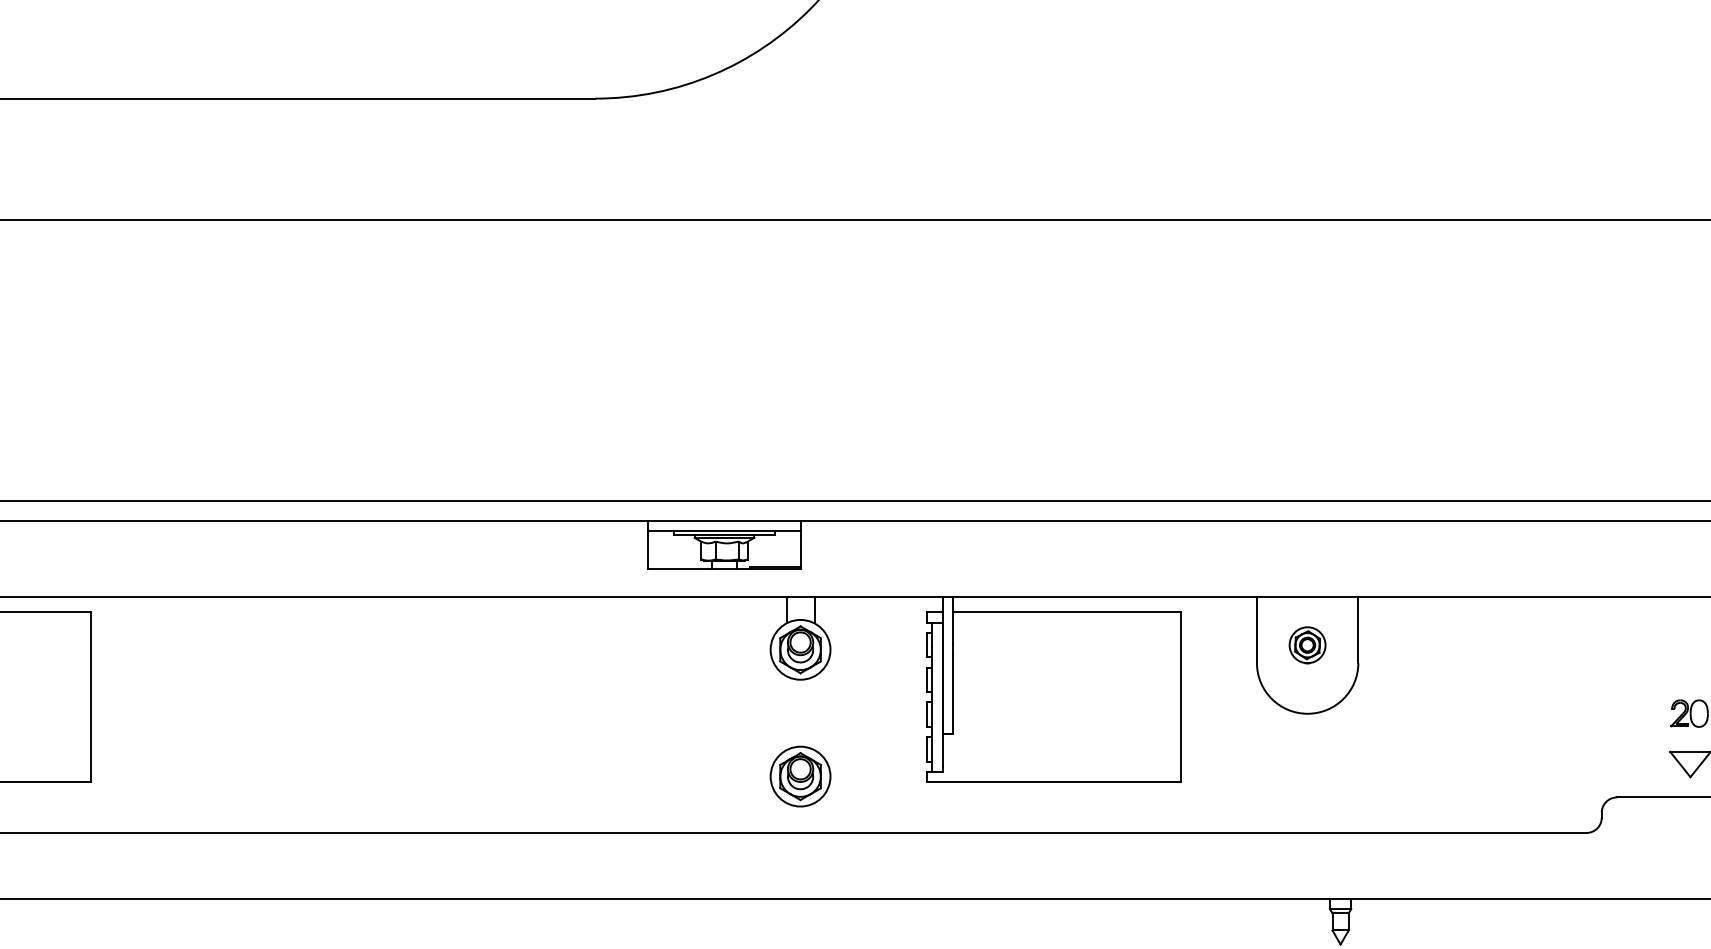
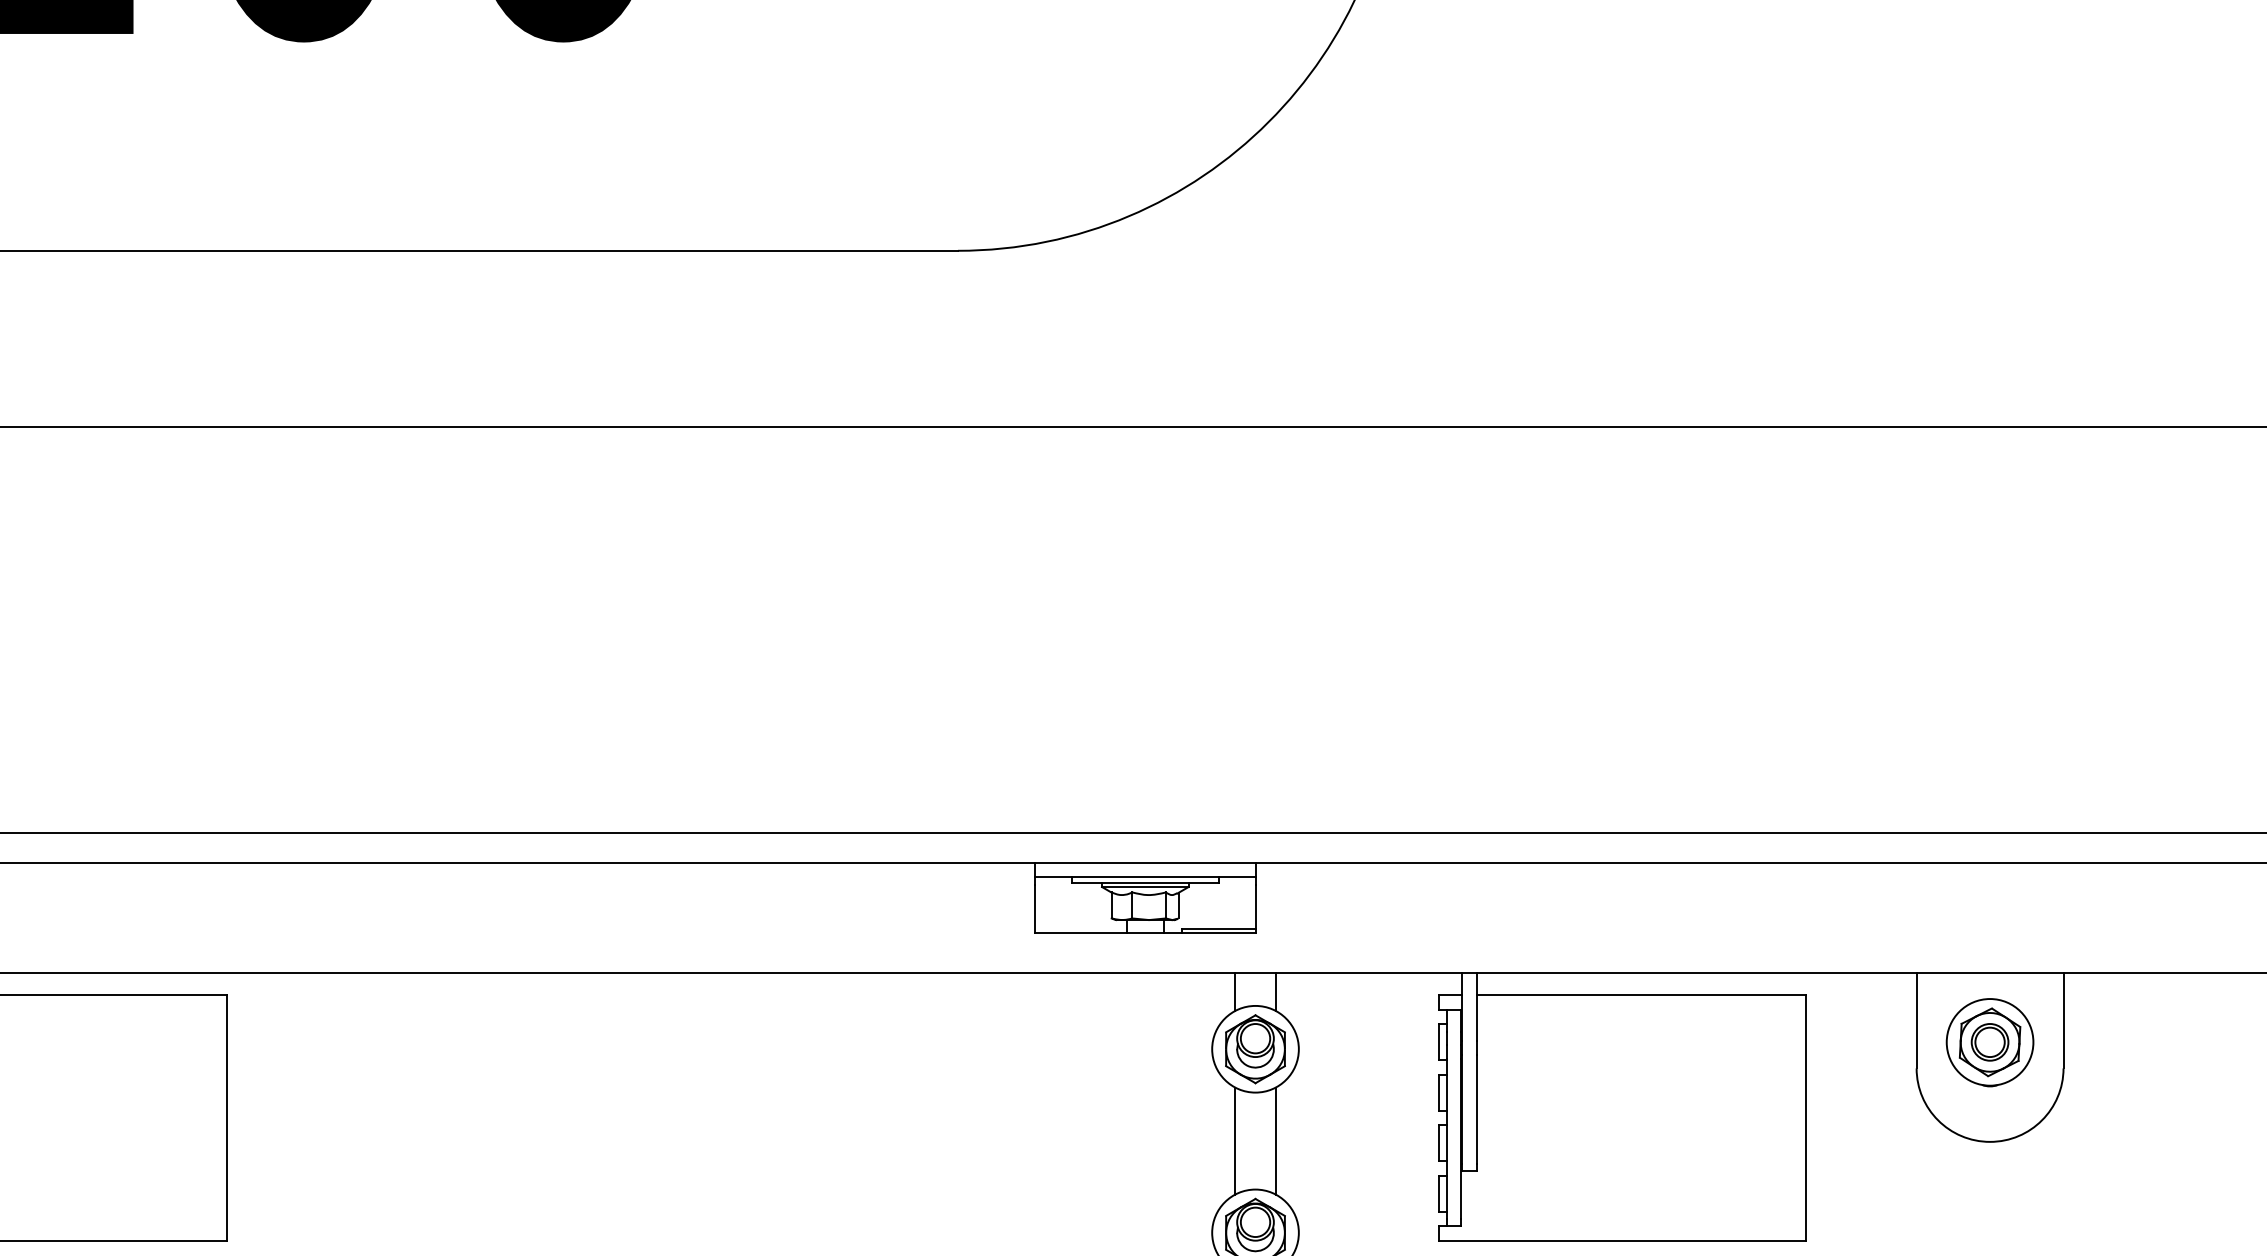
part: (1307, 645) -> (1989, 1042), size x1.67
line: (786, 713) -> (1235, 1141), added
line: (814, 713) -> (1275, 1141), added

